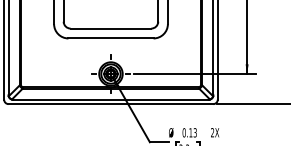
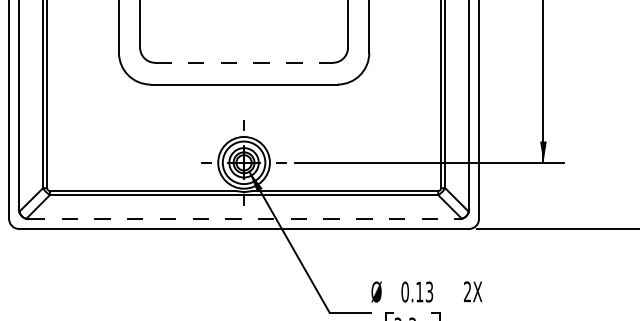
line: (111, 28) -> (245, 62), solid -> dashed
line: (110, 99) -> (243, 218), solid -> dashed

